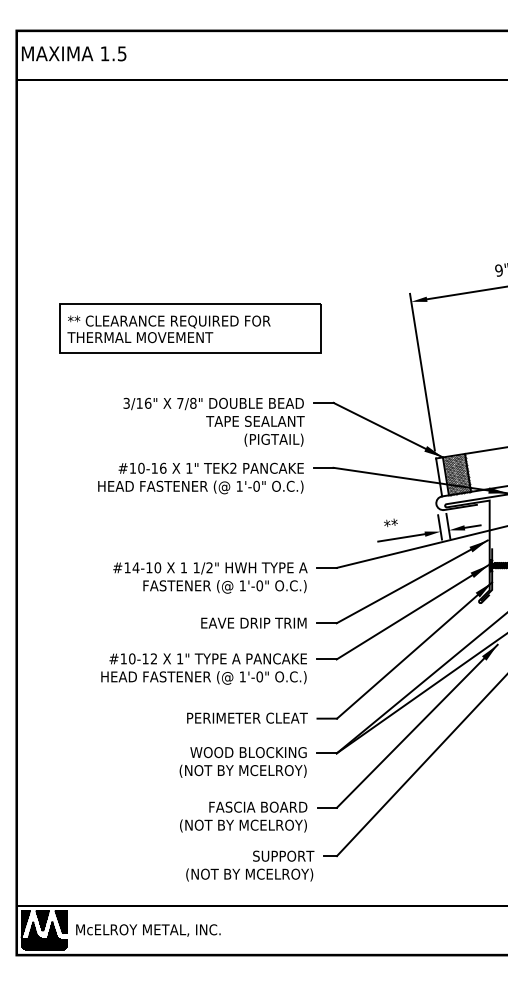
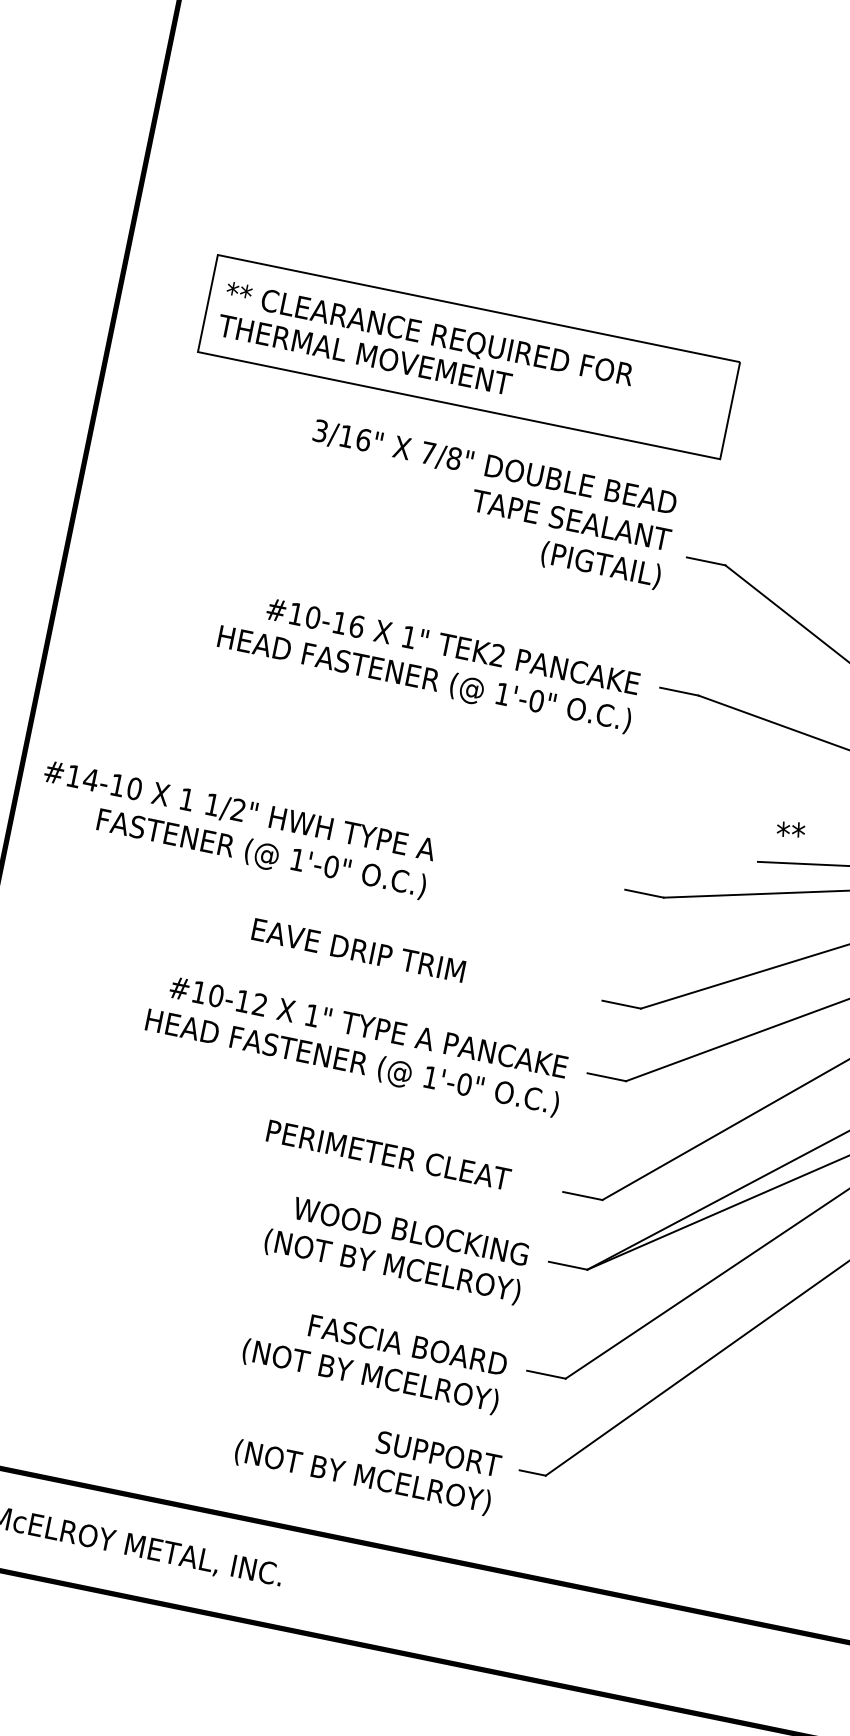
text: (213, 421) -> (487, 503), moved
text: (210, 577) -> (236, 829), moved
text: (253, 622) -> (358, 948), moved
text: (247, 717) -> (389, 1153), moved

